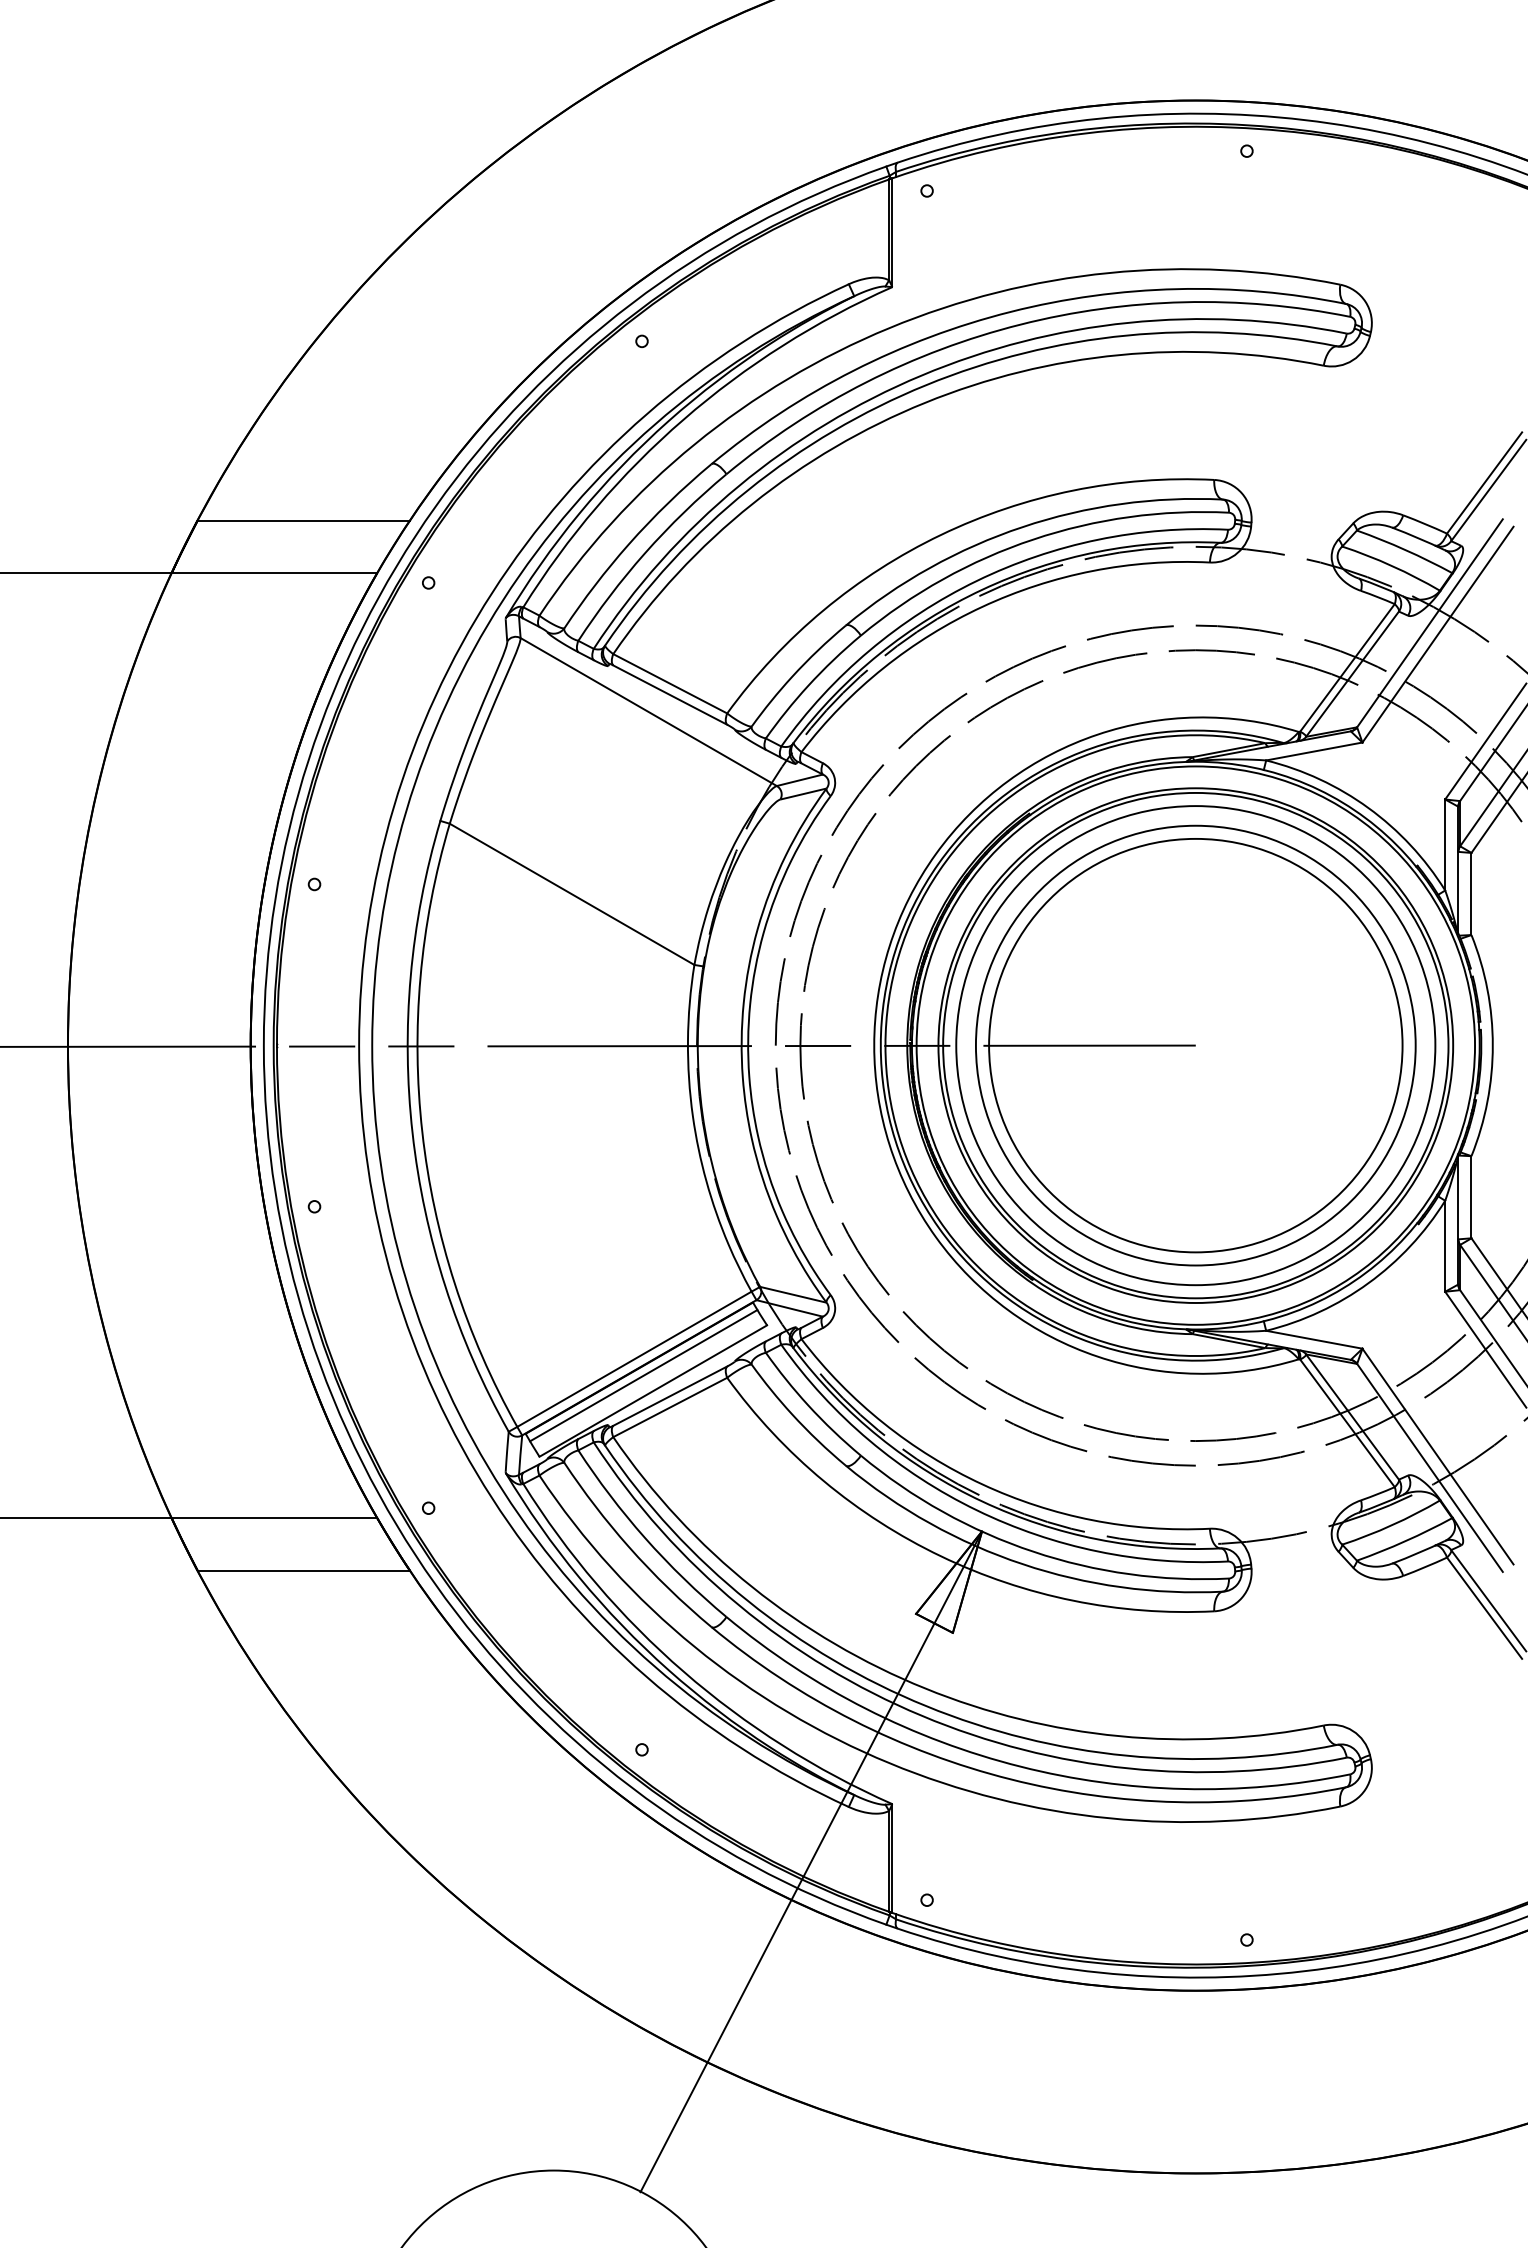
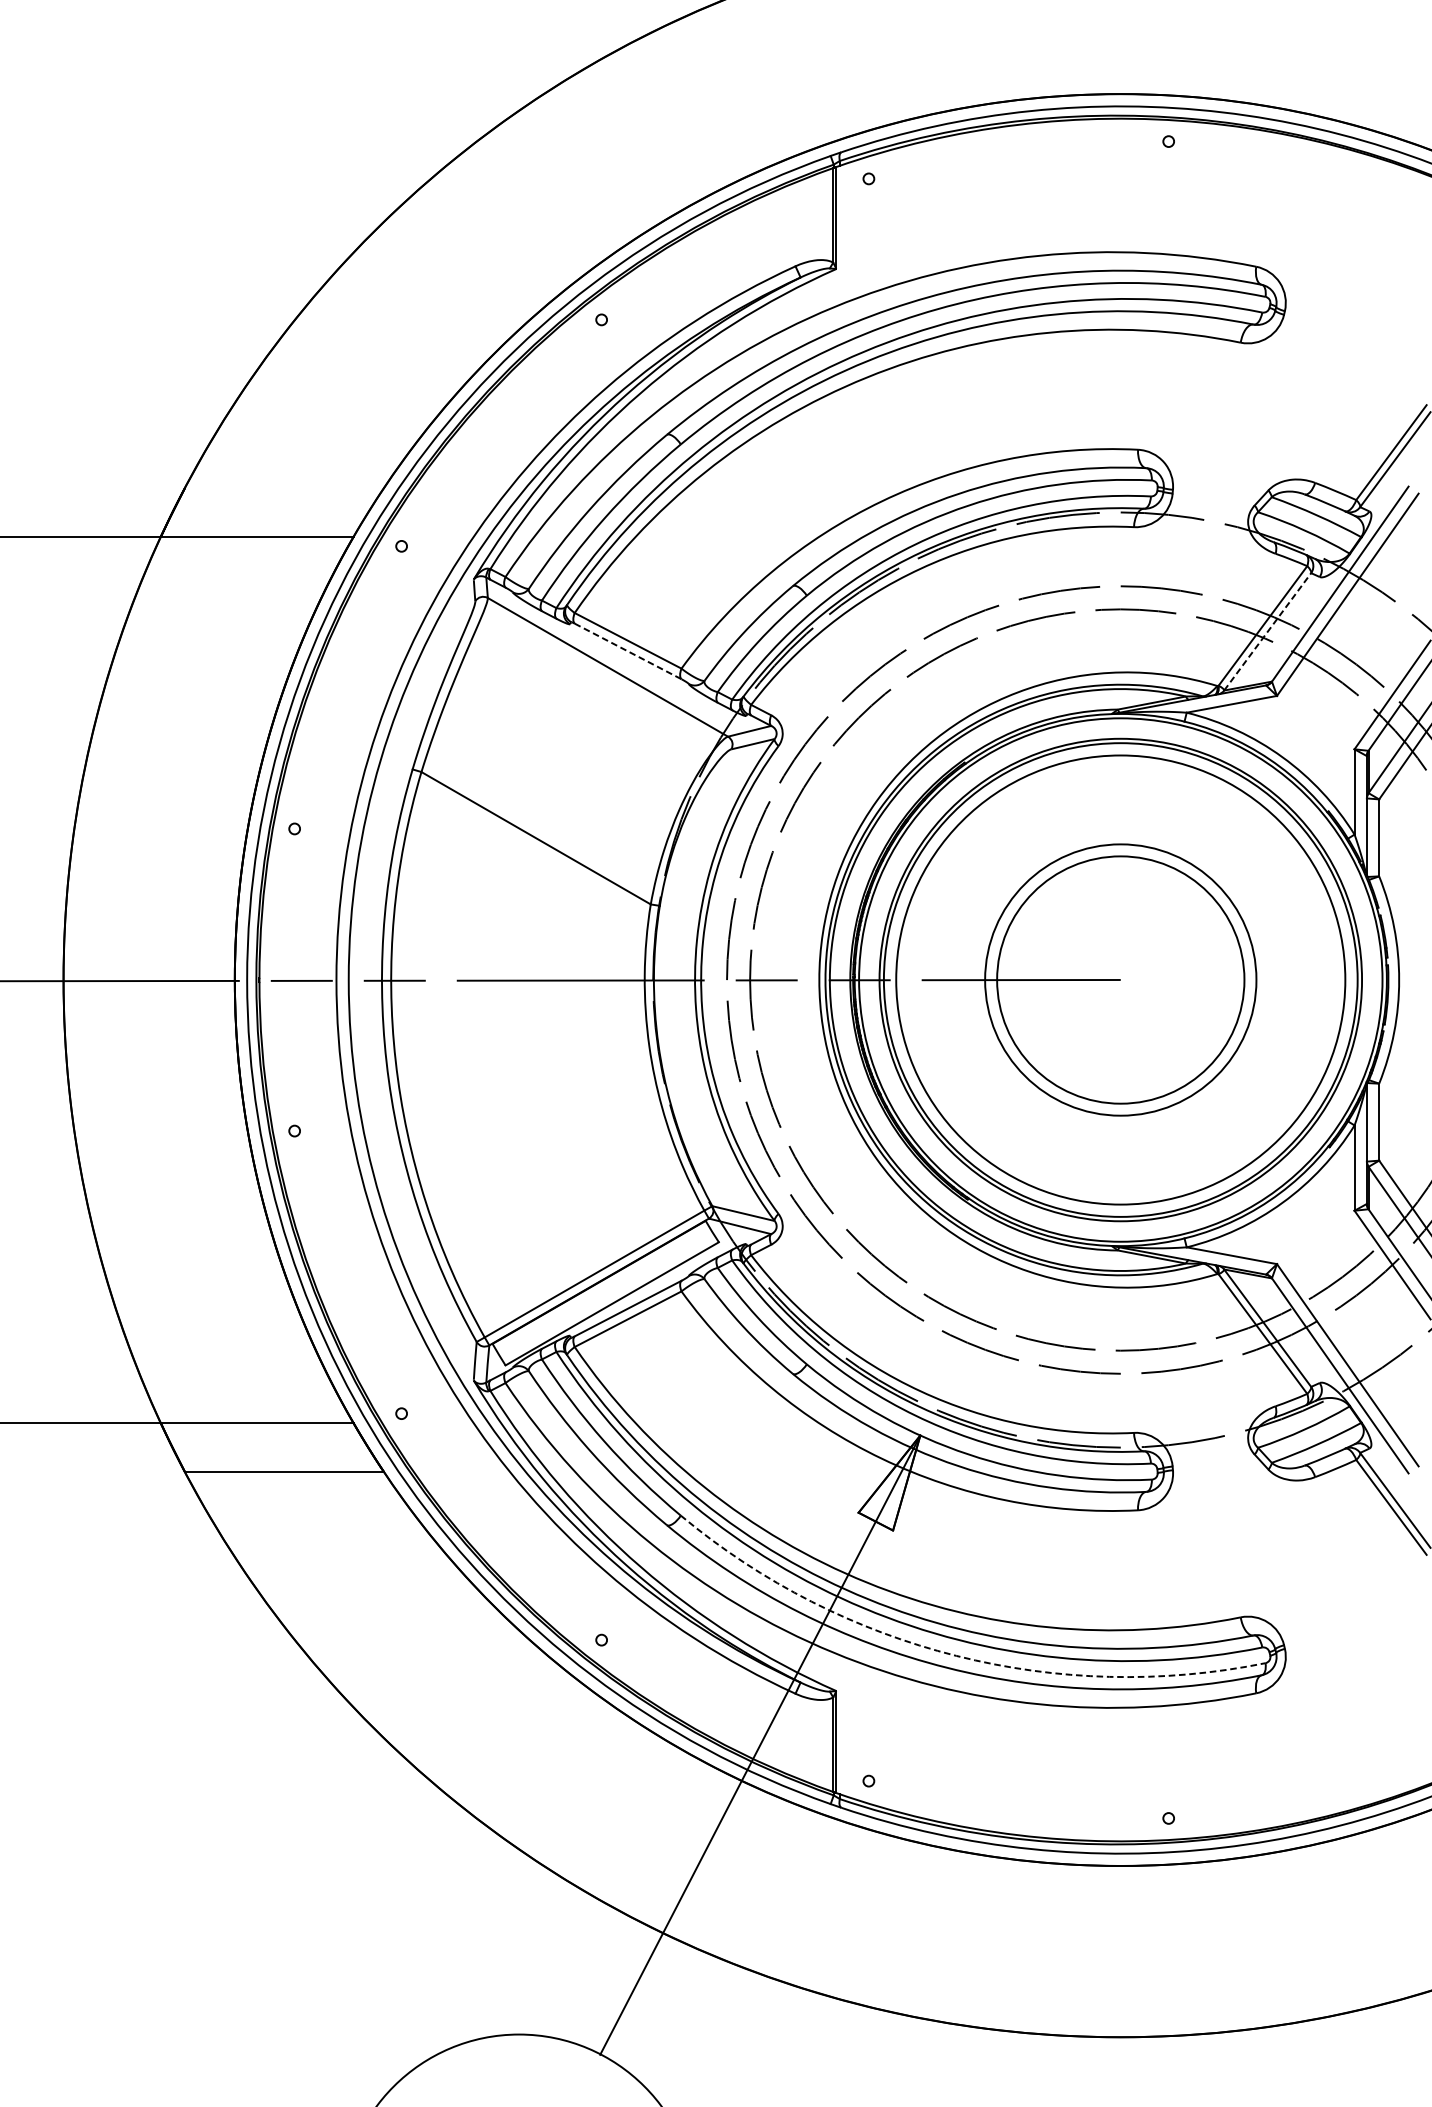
line: (303, 520) -> (284, 487), removed
line: (1352, 674) -> (1267, 632), solid -> dashed
line: (670, 695) -> (628, 651), solid -> dashed
circle: (1195, 1045) -> (1120, 979), size x0.6
circle: (1195, 1045) -> (1120, 979), size x0.7
line: (643, 1375) -> (603, 1289), removed
arc: (1020, 1766) -> (956, 1655), solid -> dashed

